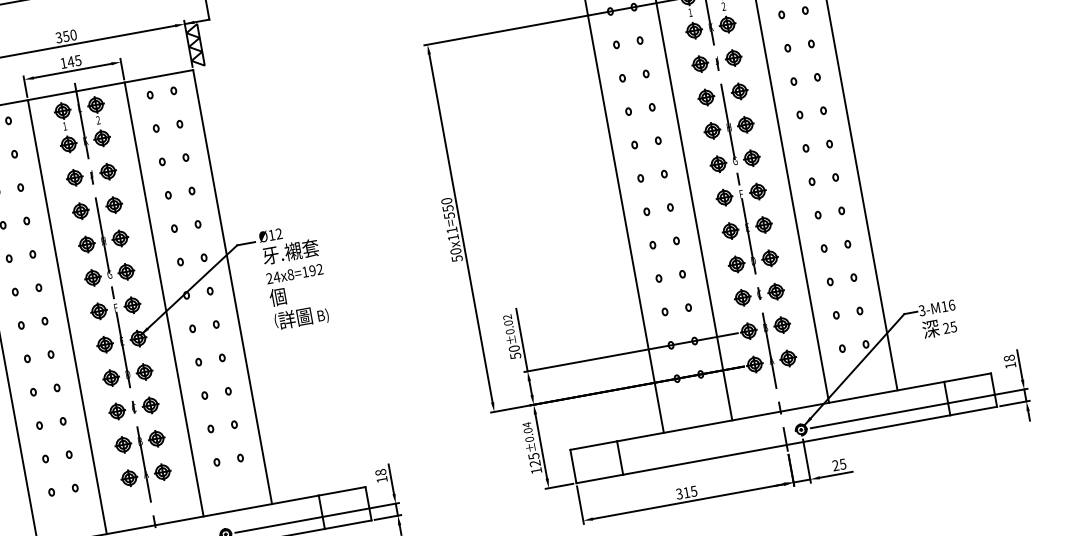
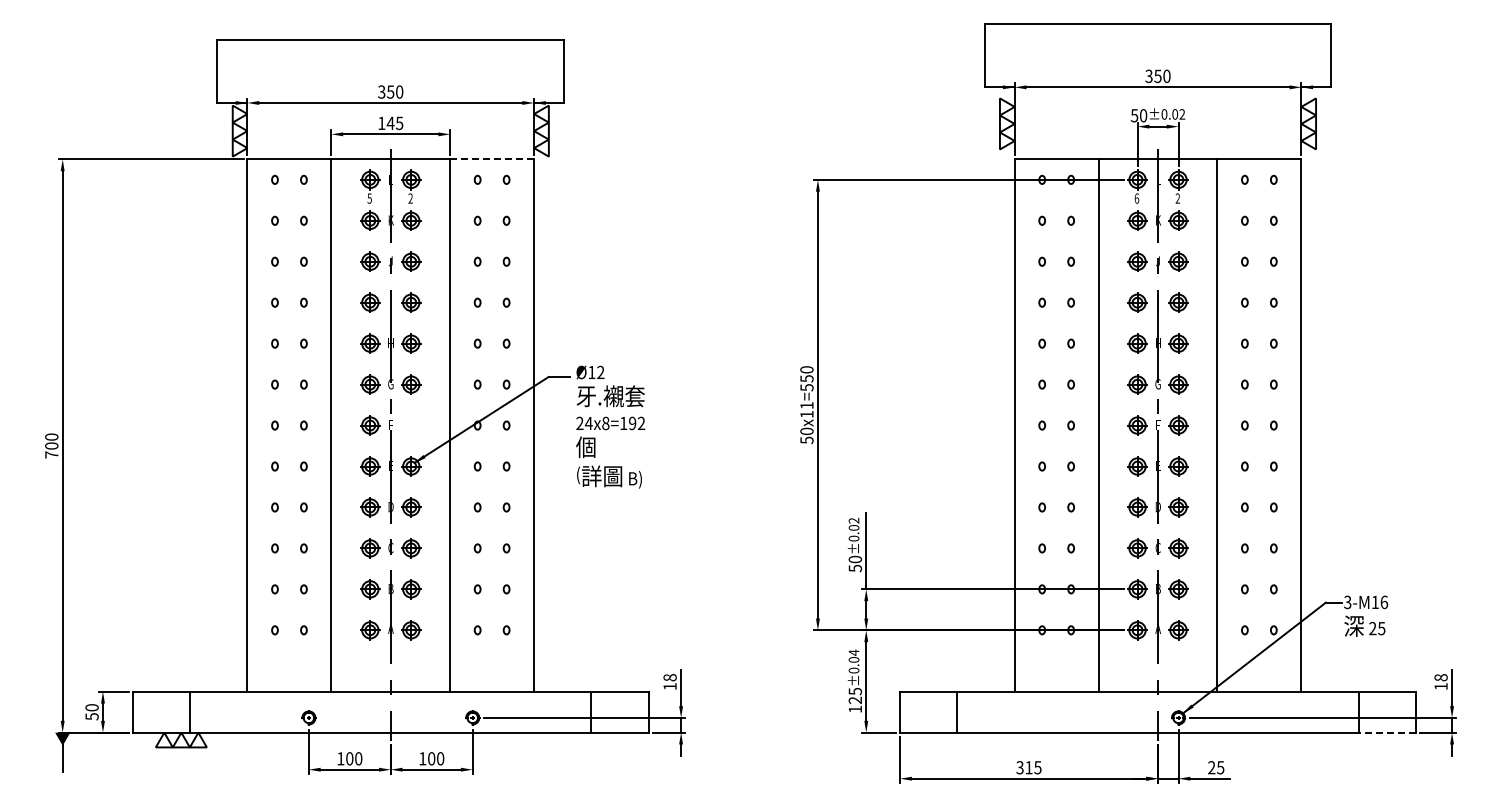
text: (690, 12) -> (1136, 198), 1 -> 6
line: (159, 76) -> (492, 159), solid -> dashed
text: (64, 126) -> (369, 198), 1 -> 5
part: (132, 305) -> (411, 425), removed
line: (973, 410) -> (1387, 732), solid -> dashed

